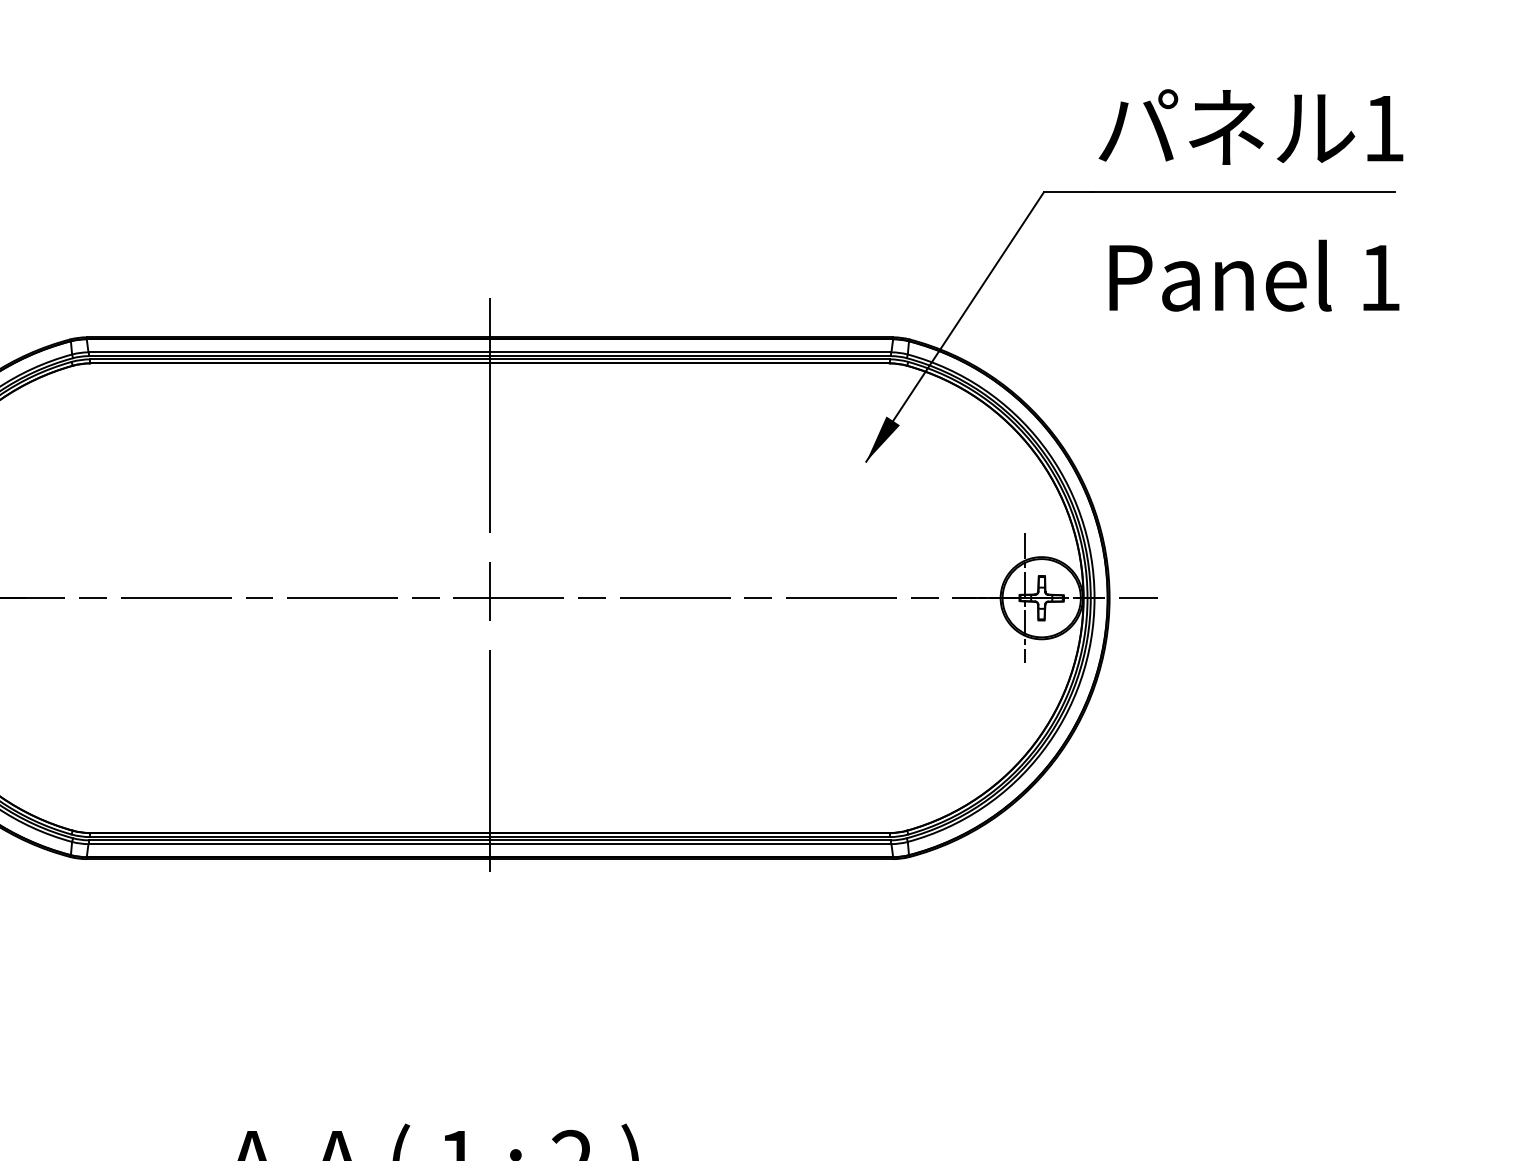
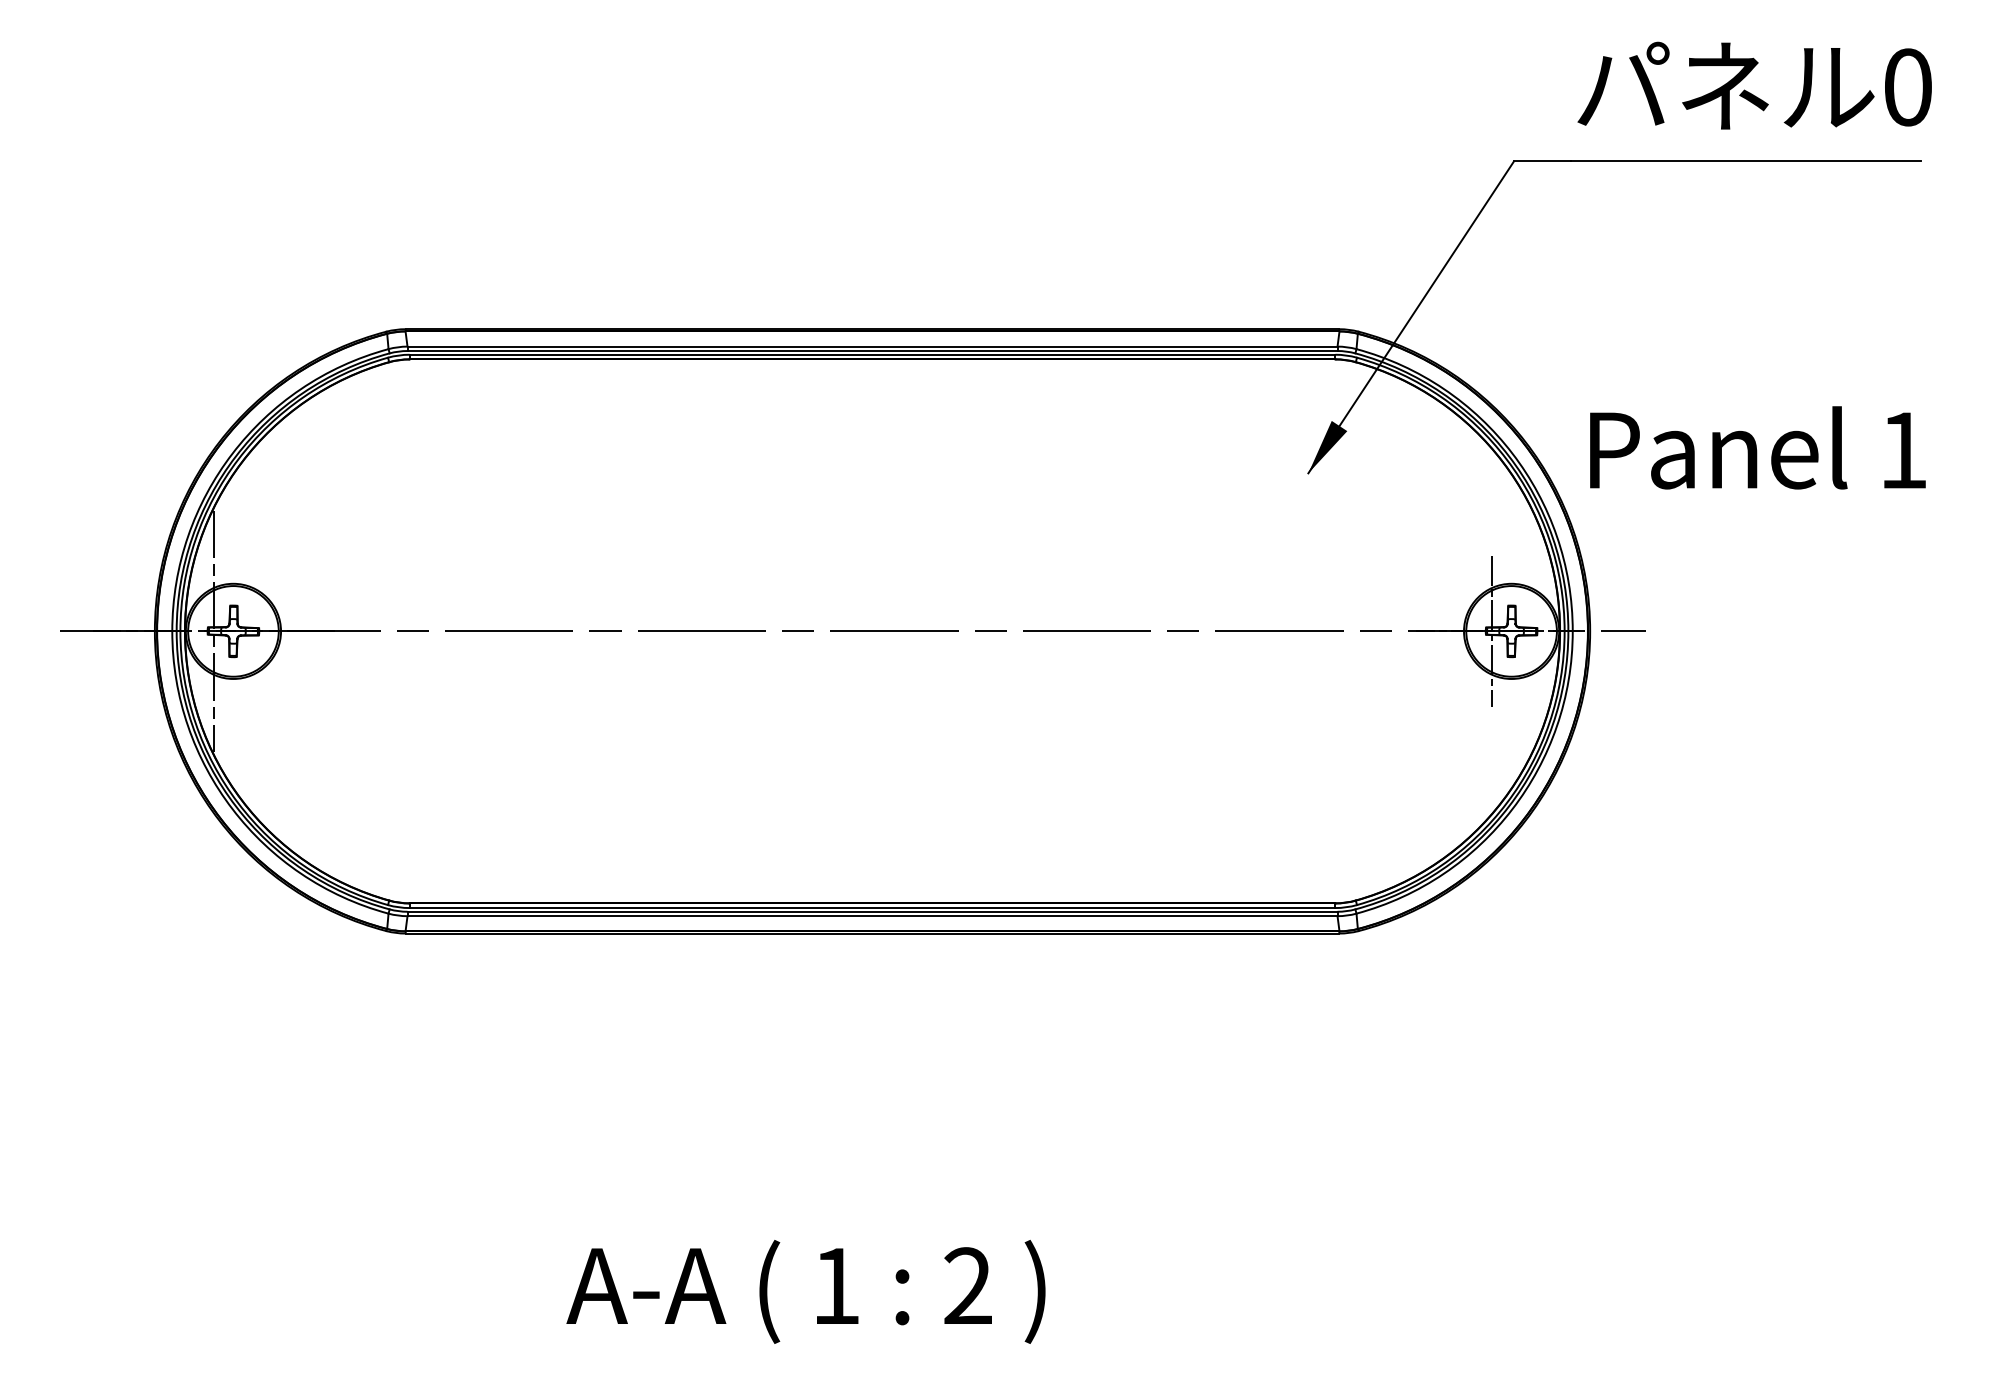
text: (1384, 128) -> (1908, 87), 1 -> 0
text: (1254, 275) -> (1757, 447), moved
line: (489, 584) -> (872, 615), removed

